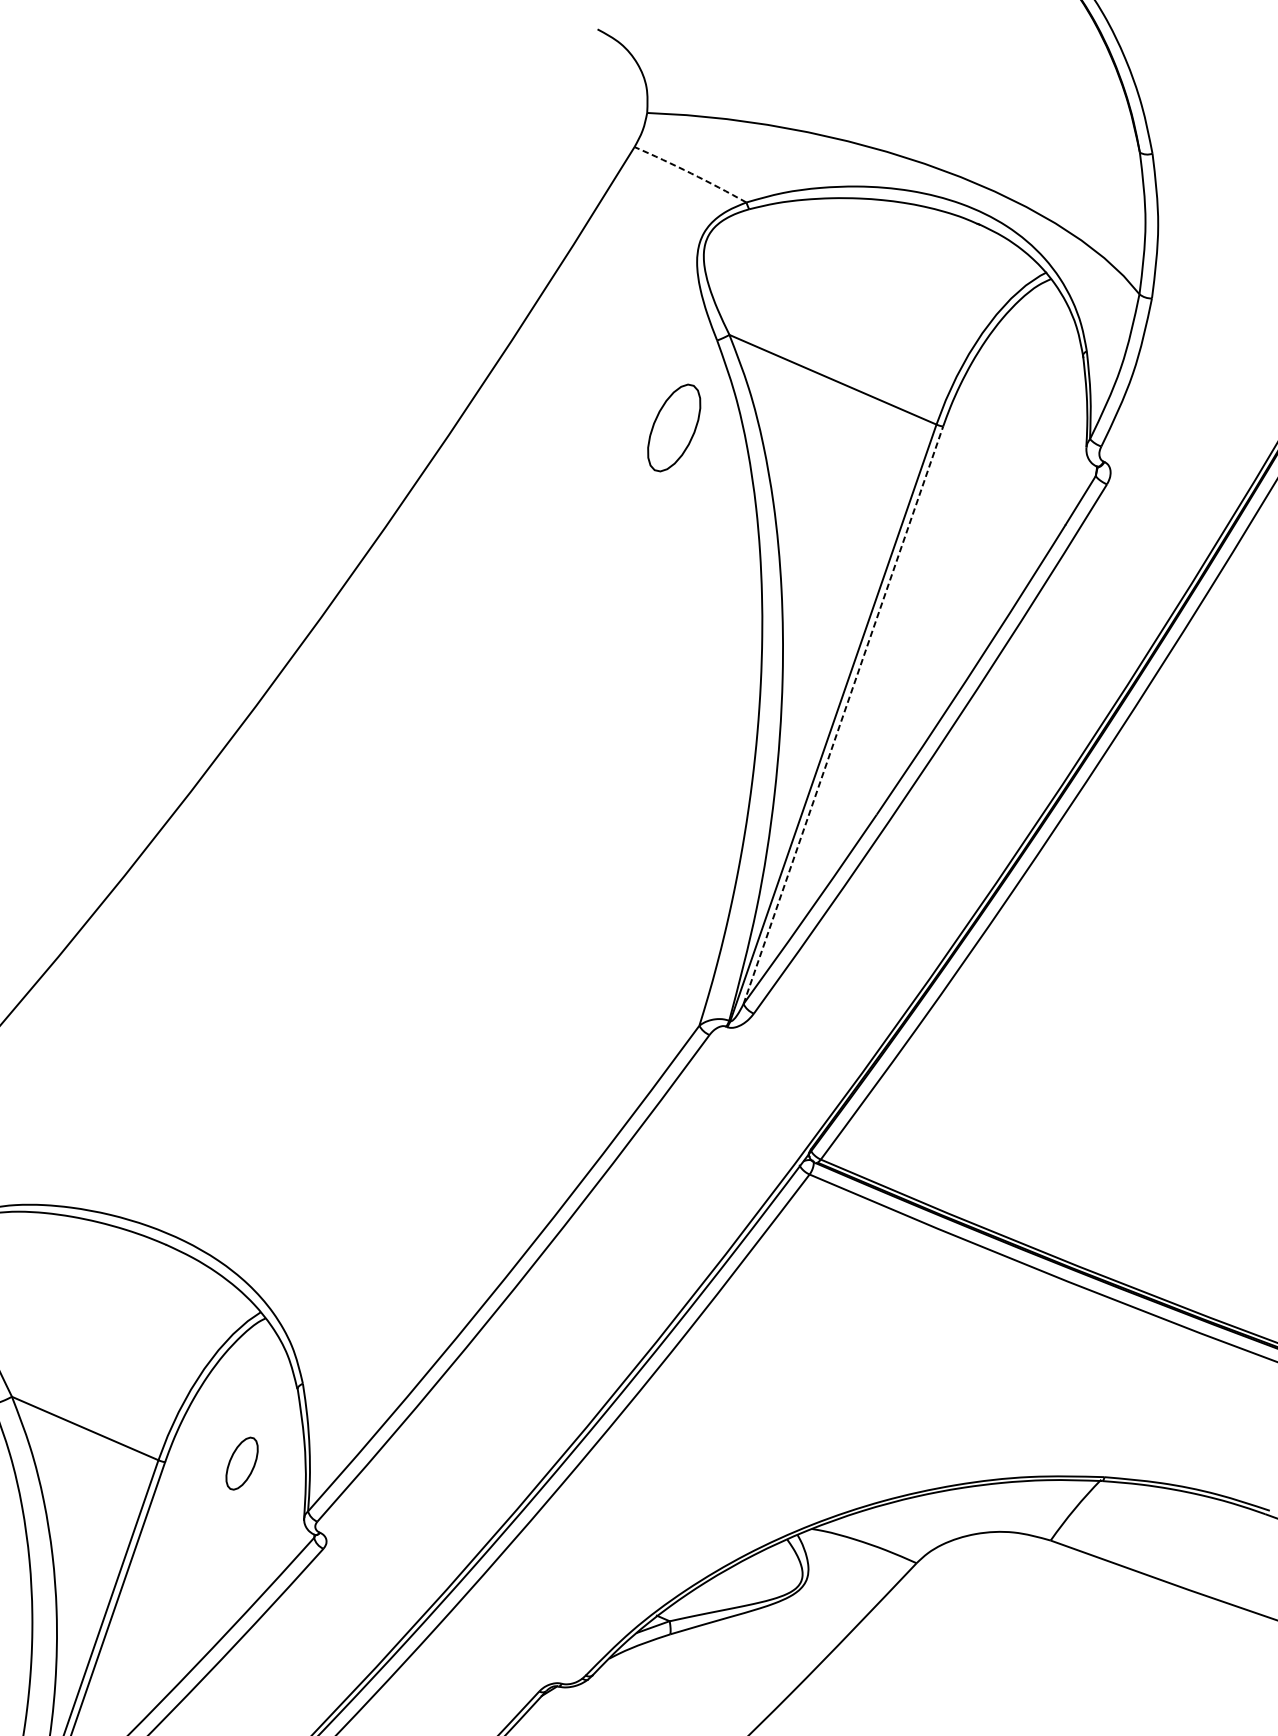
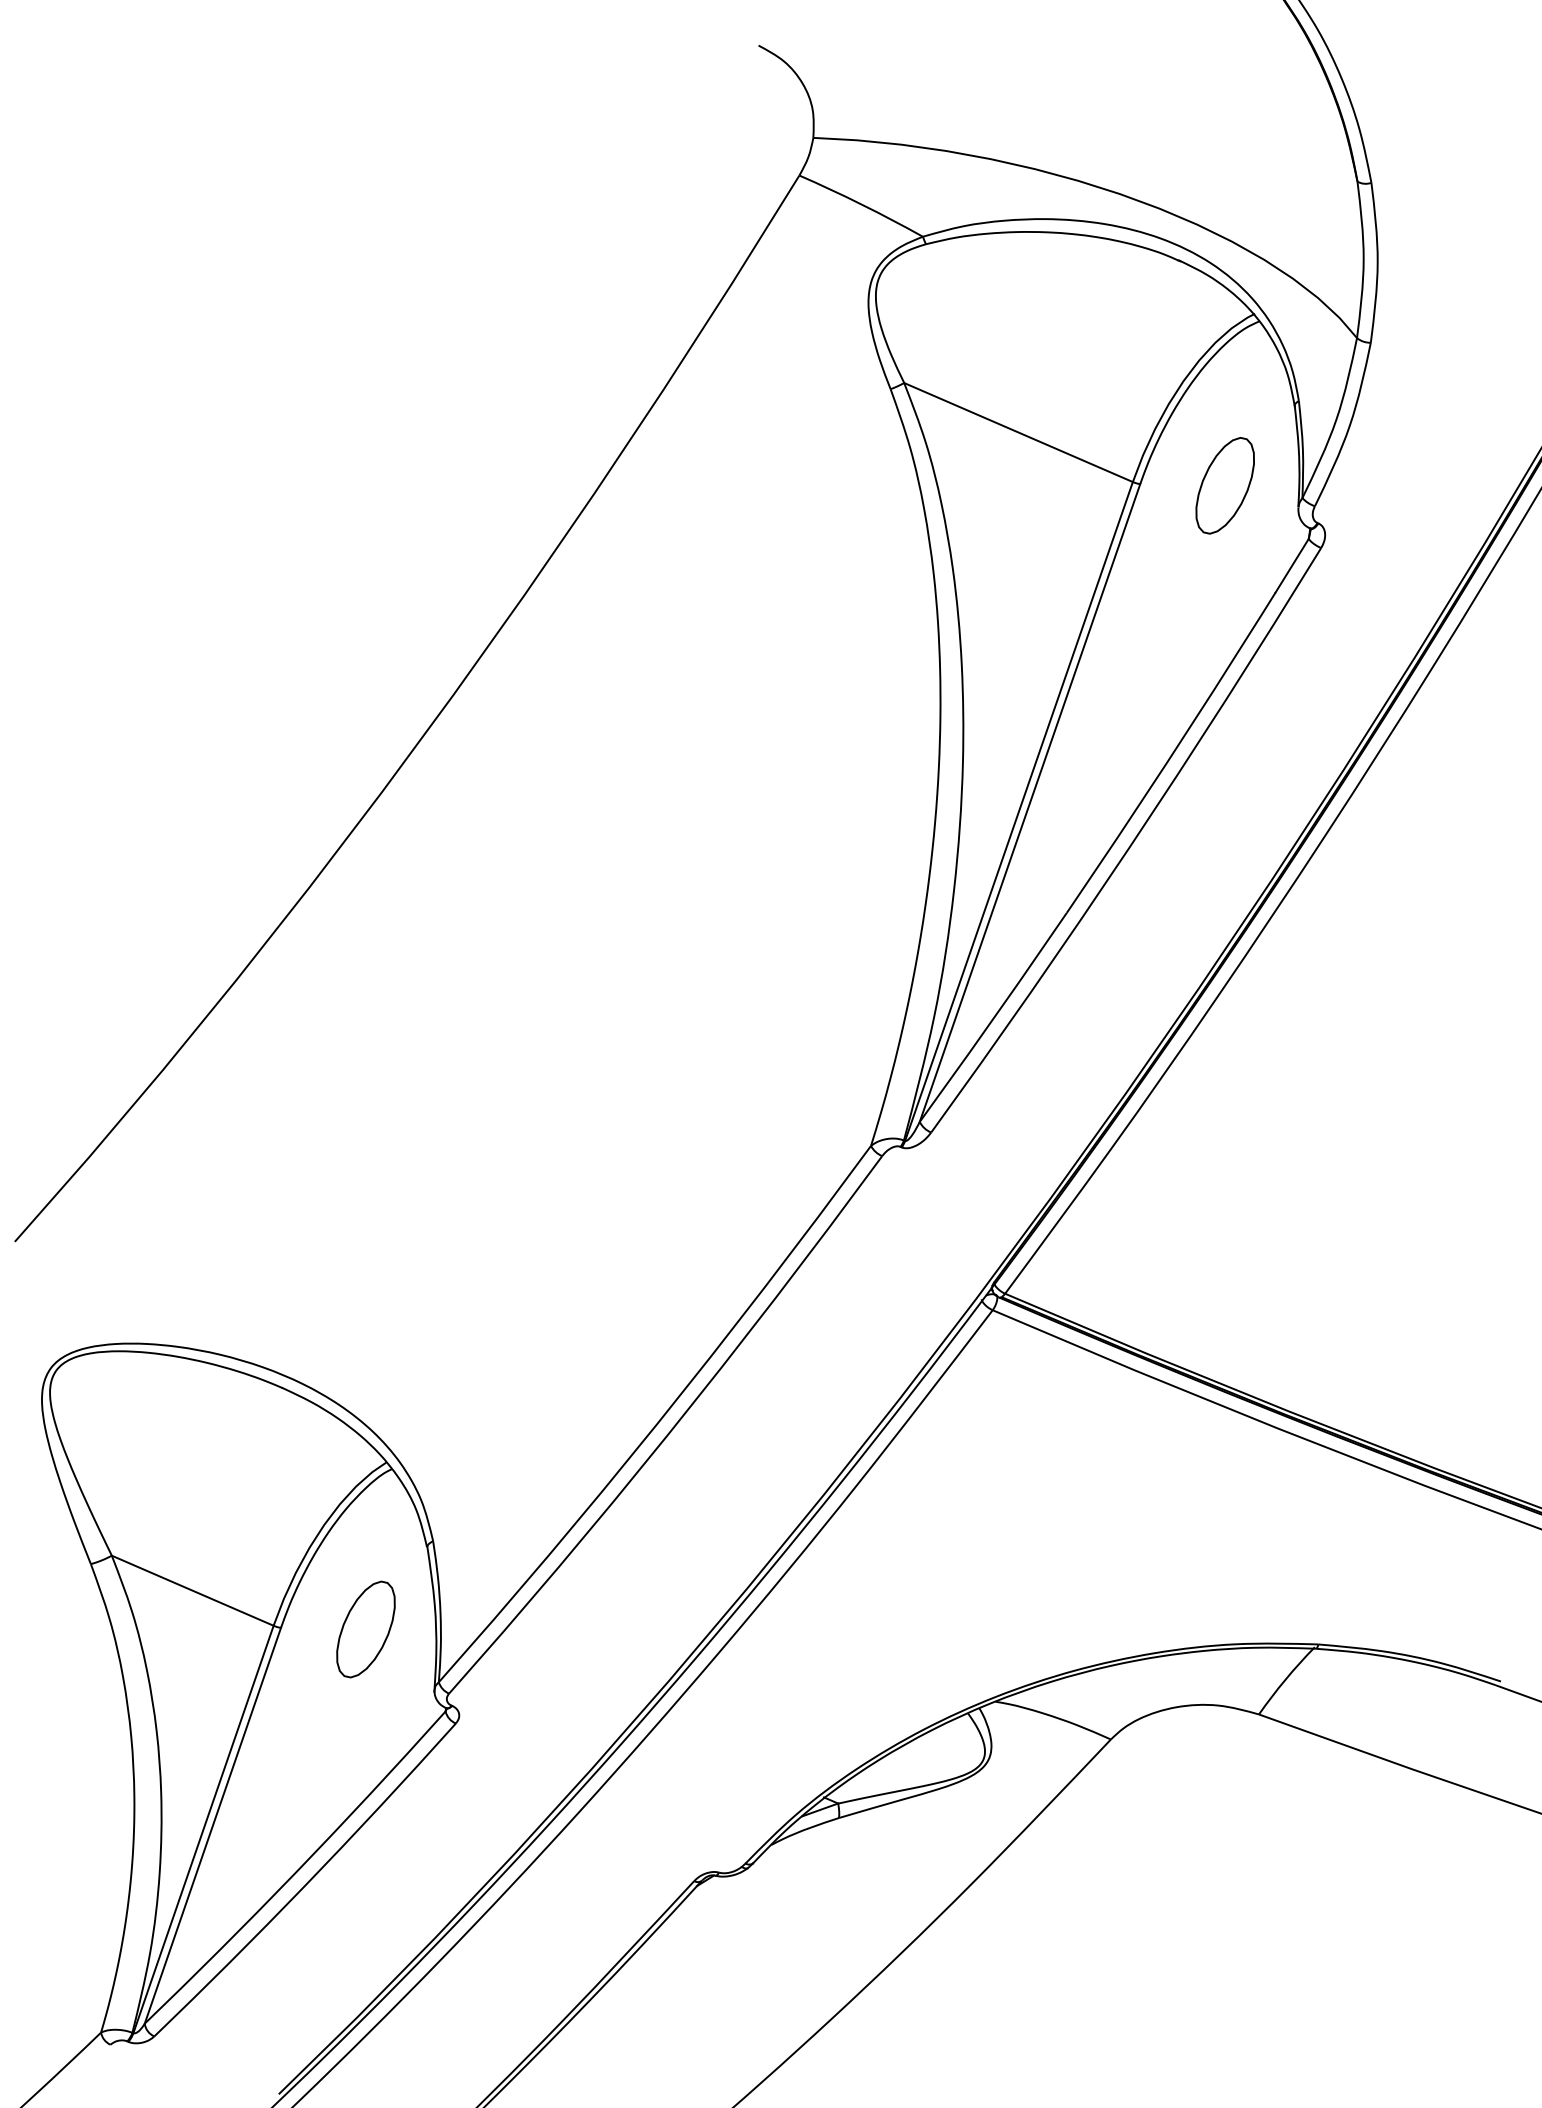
arc: (690, 173) -> (861, 204), dashed -> solid
part: (673, 427) -> (1224, 485), moved
line: (843, 714) -> (1030, 802), dashed -> solid
part: (241, 1463) -> (365, 1629), size x1.67

